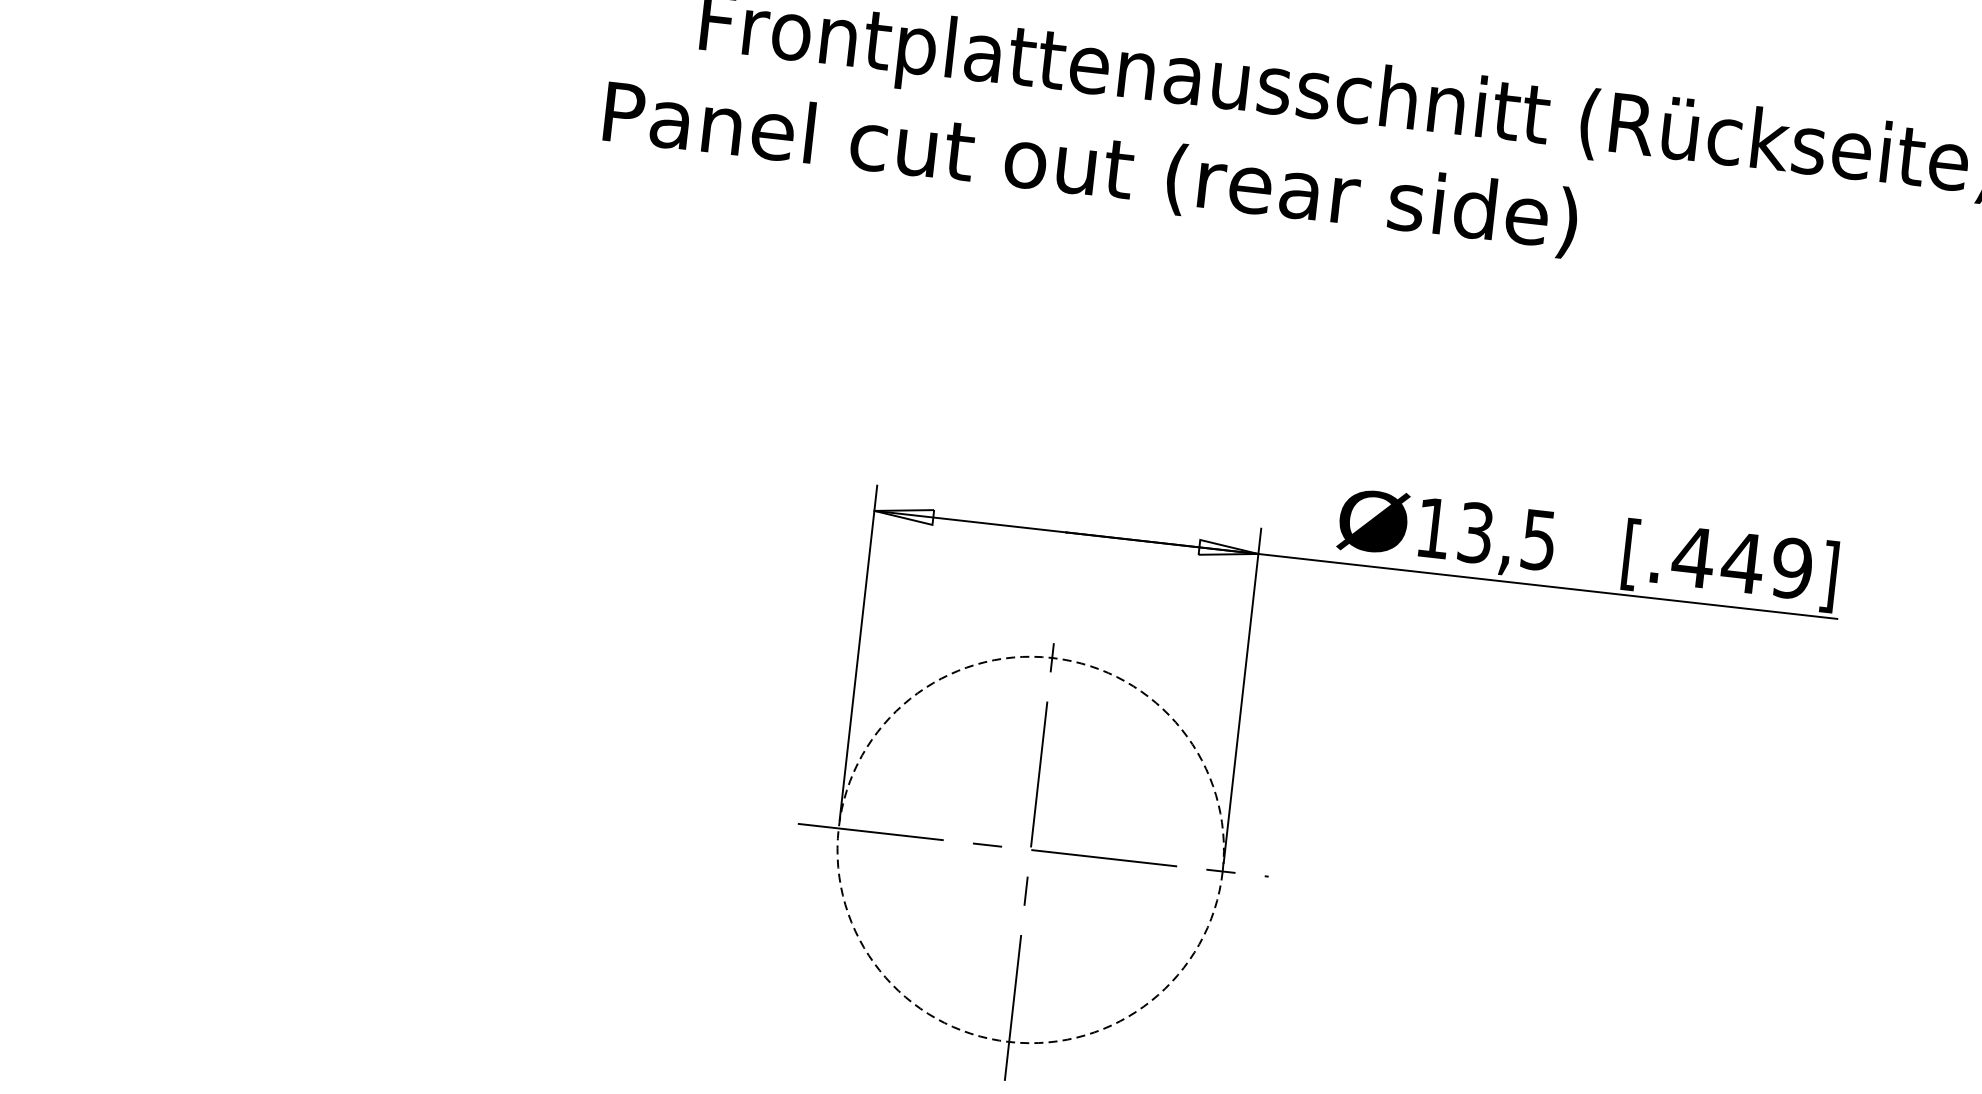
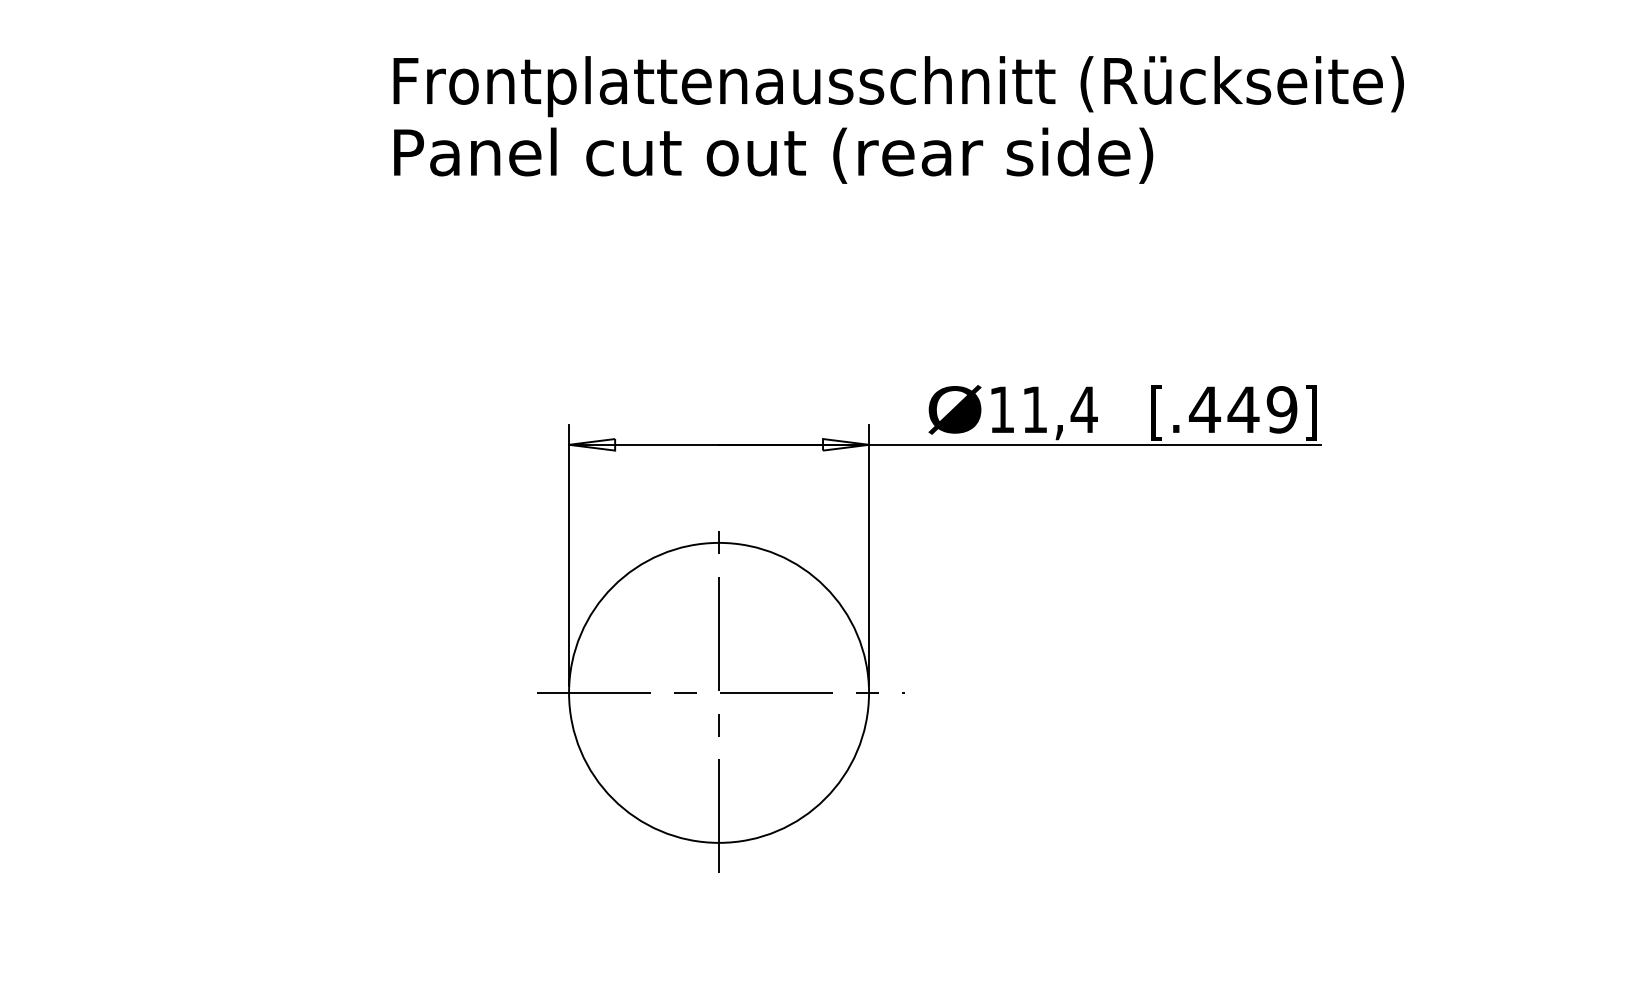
text: (1090, 169) -> (773, 155), moved
text: (1507, 536) -> (1059, 409), 13,5 -> 11,4
circle: (1031, 849) -> (719, 692), dashed -> solid

